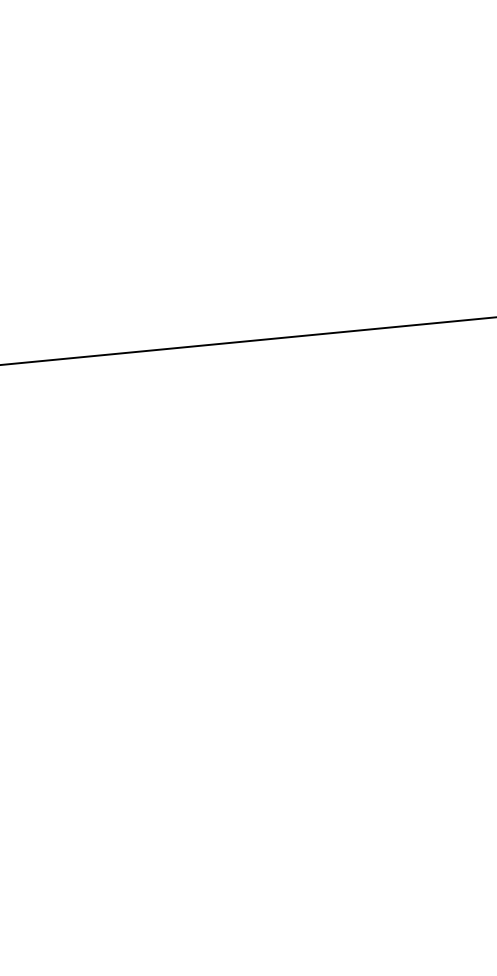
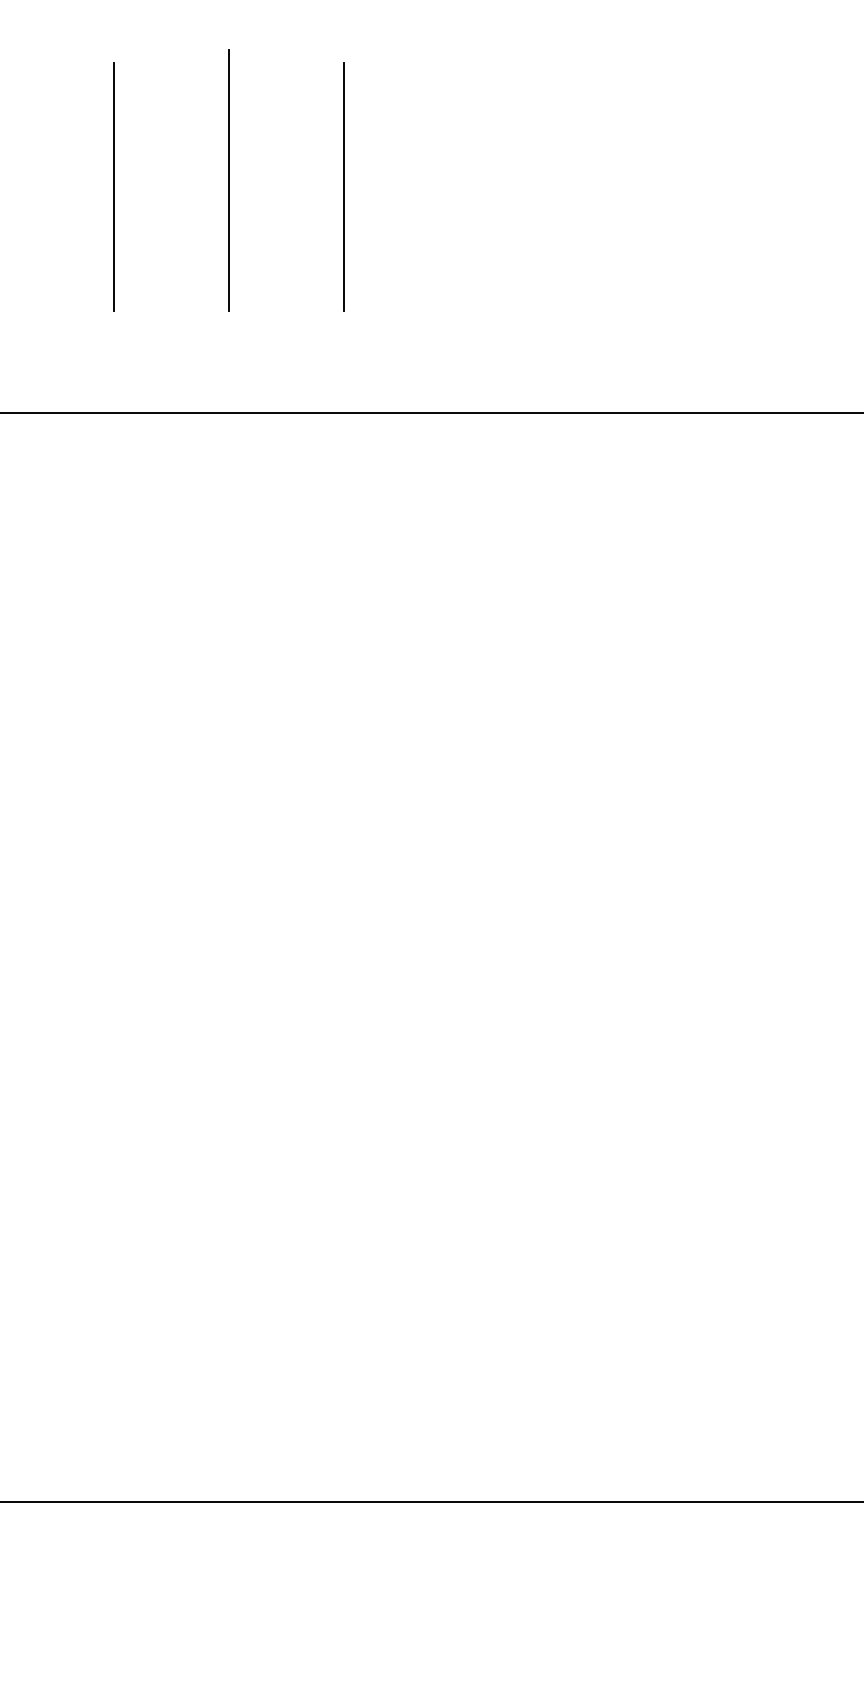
line: (209, 179) -> (343, 187), added
line: (125, 182) -> (228, 180), added
line: (42, 194) -> (113, 186), added

